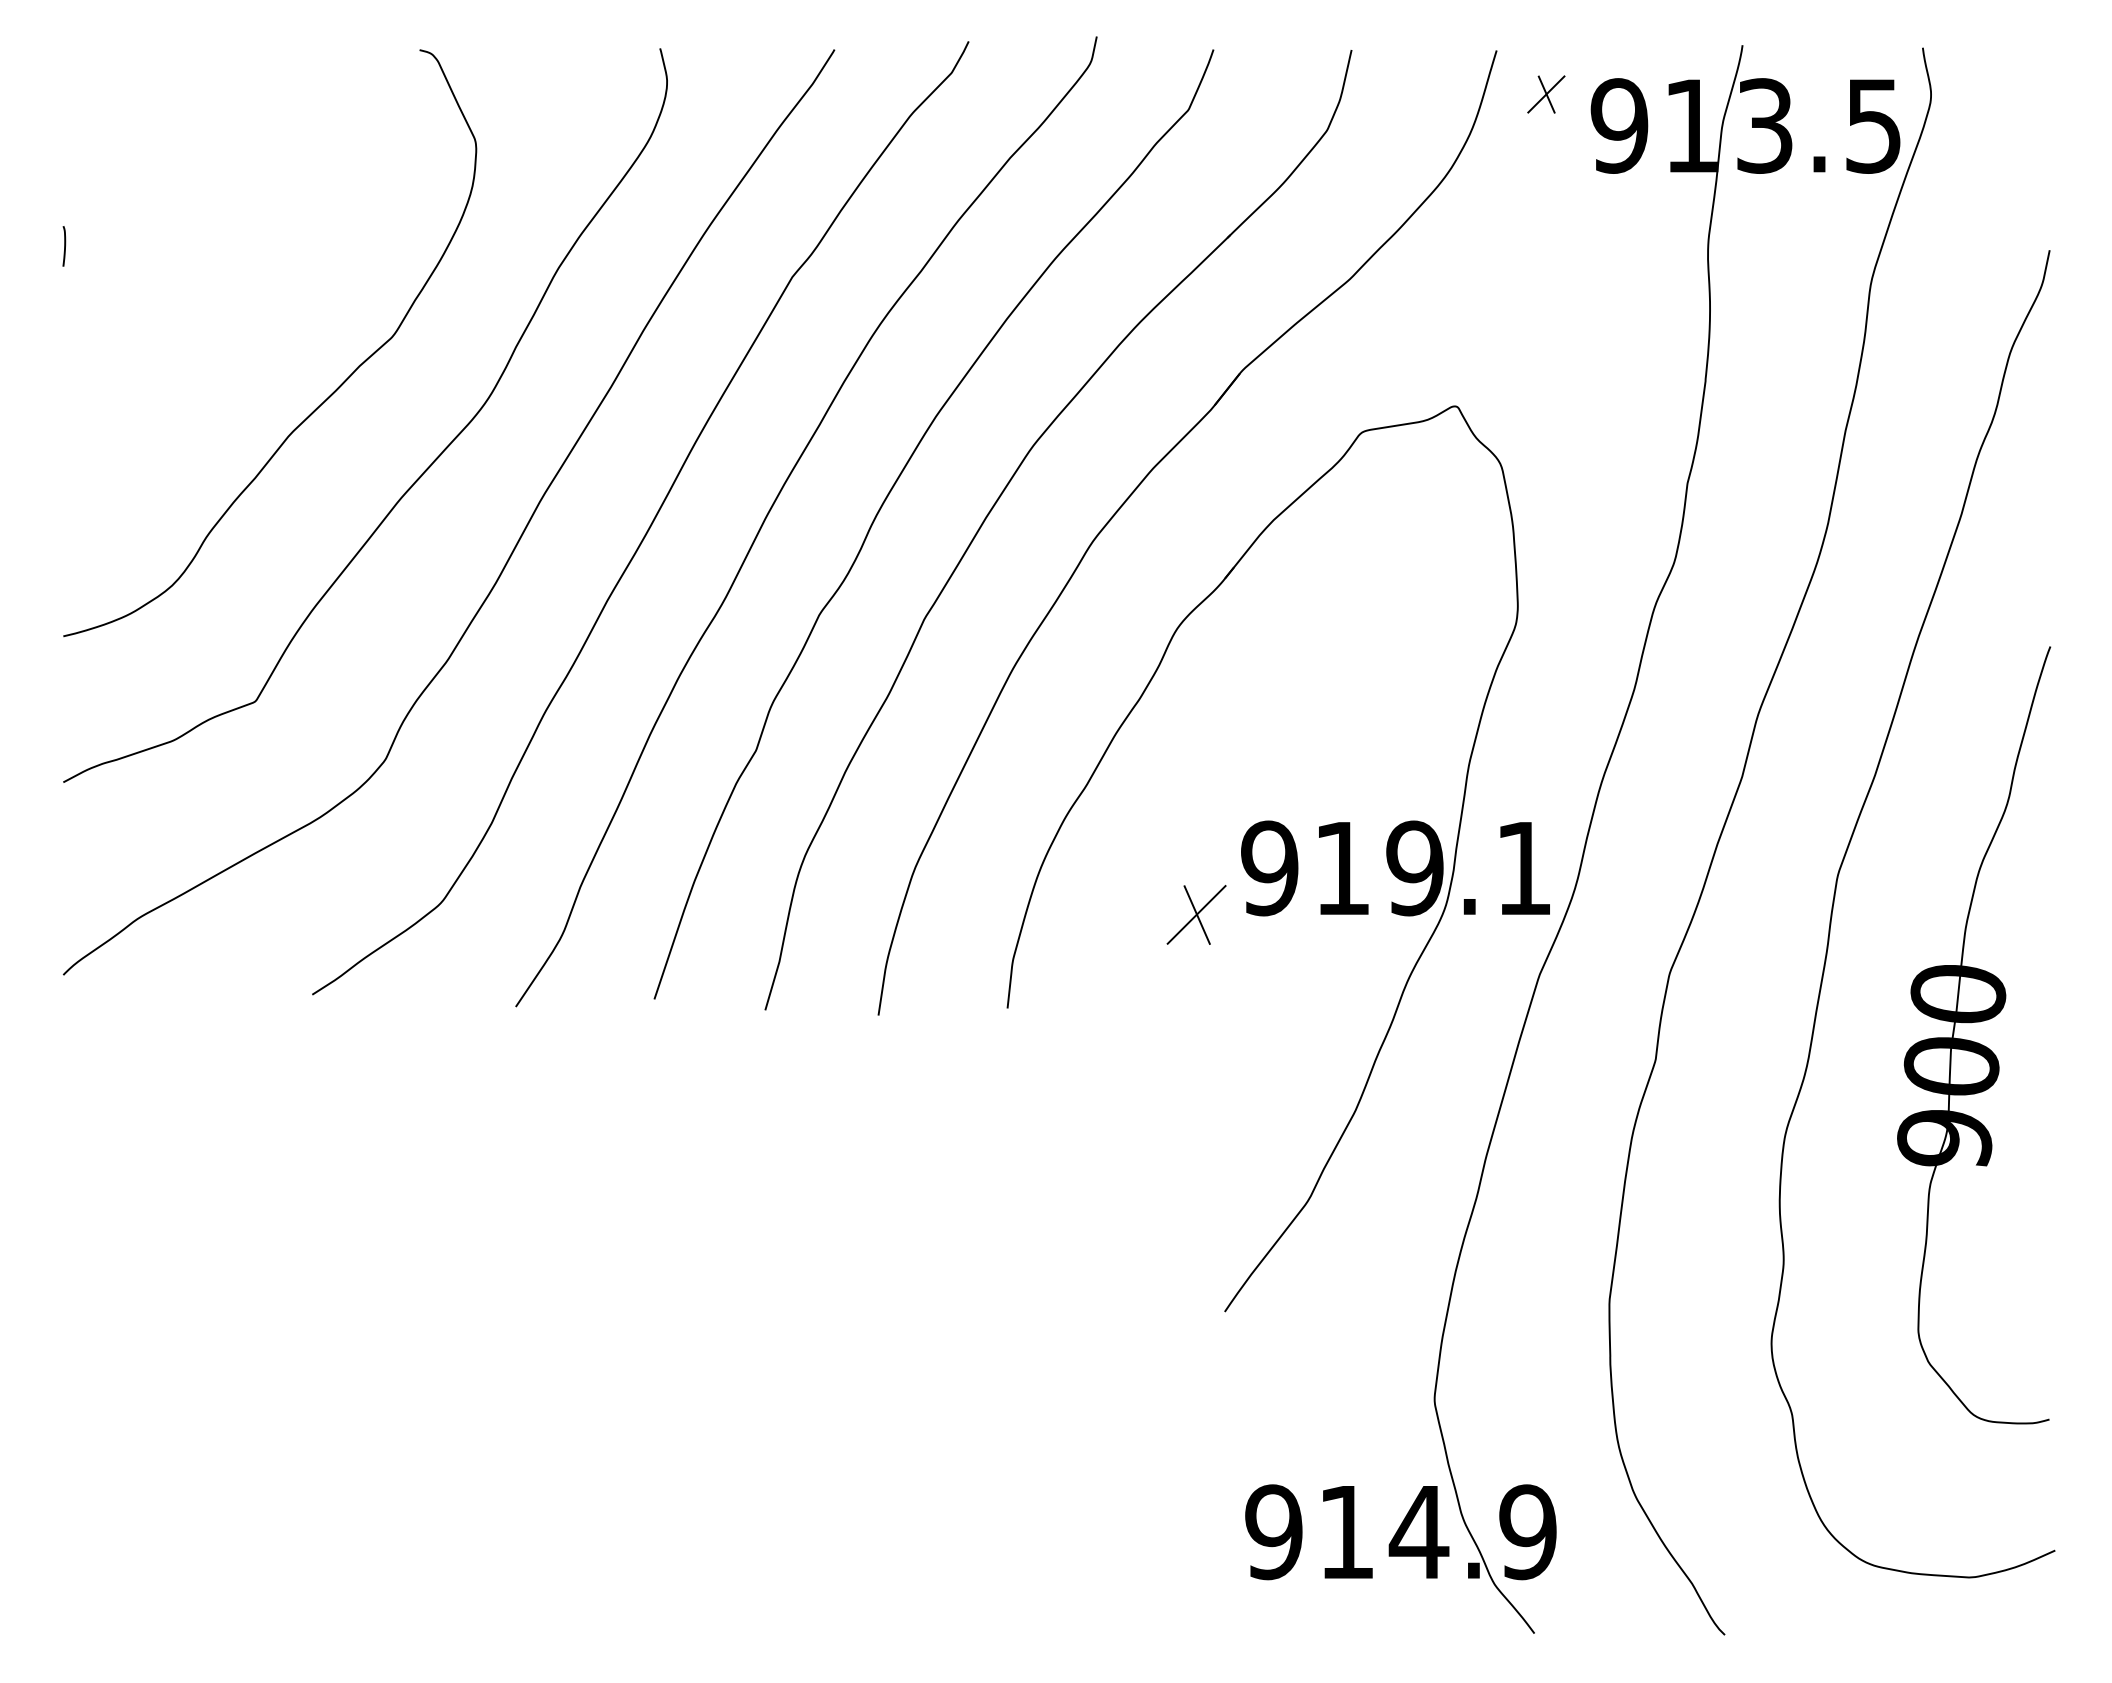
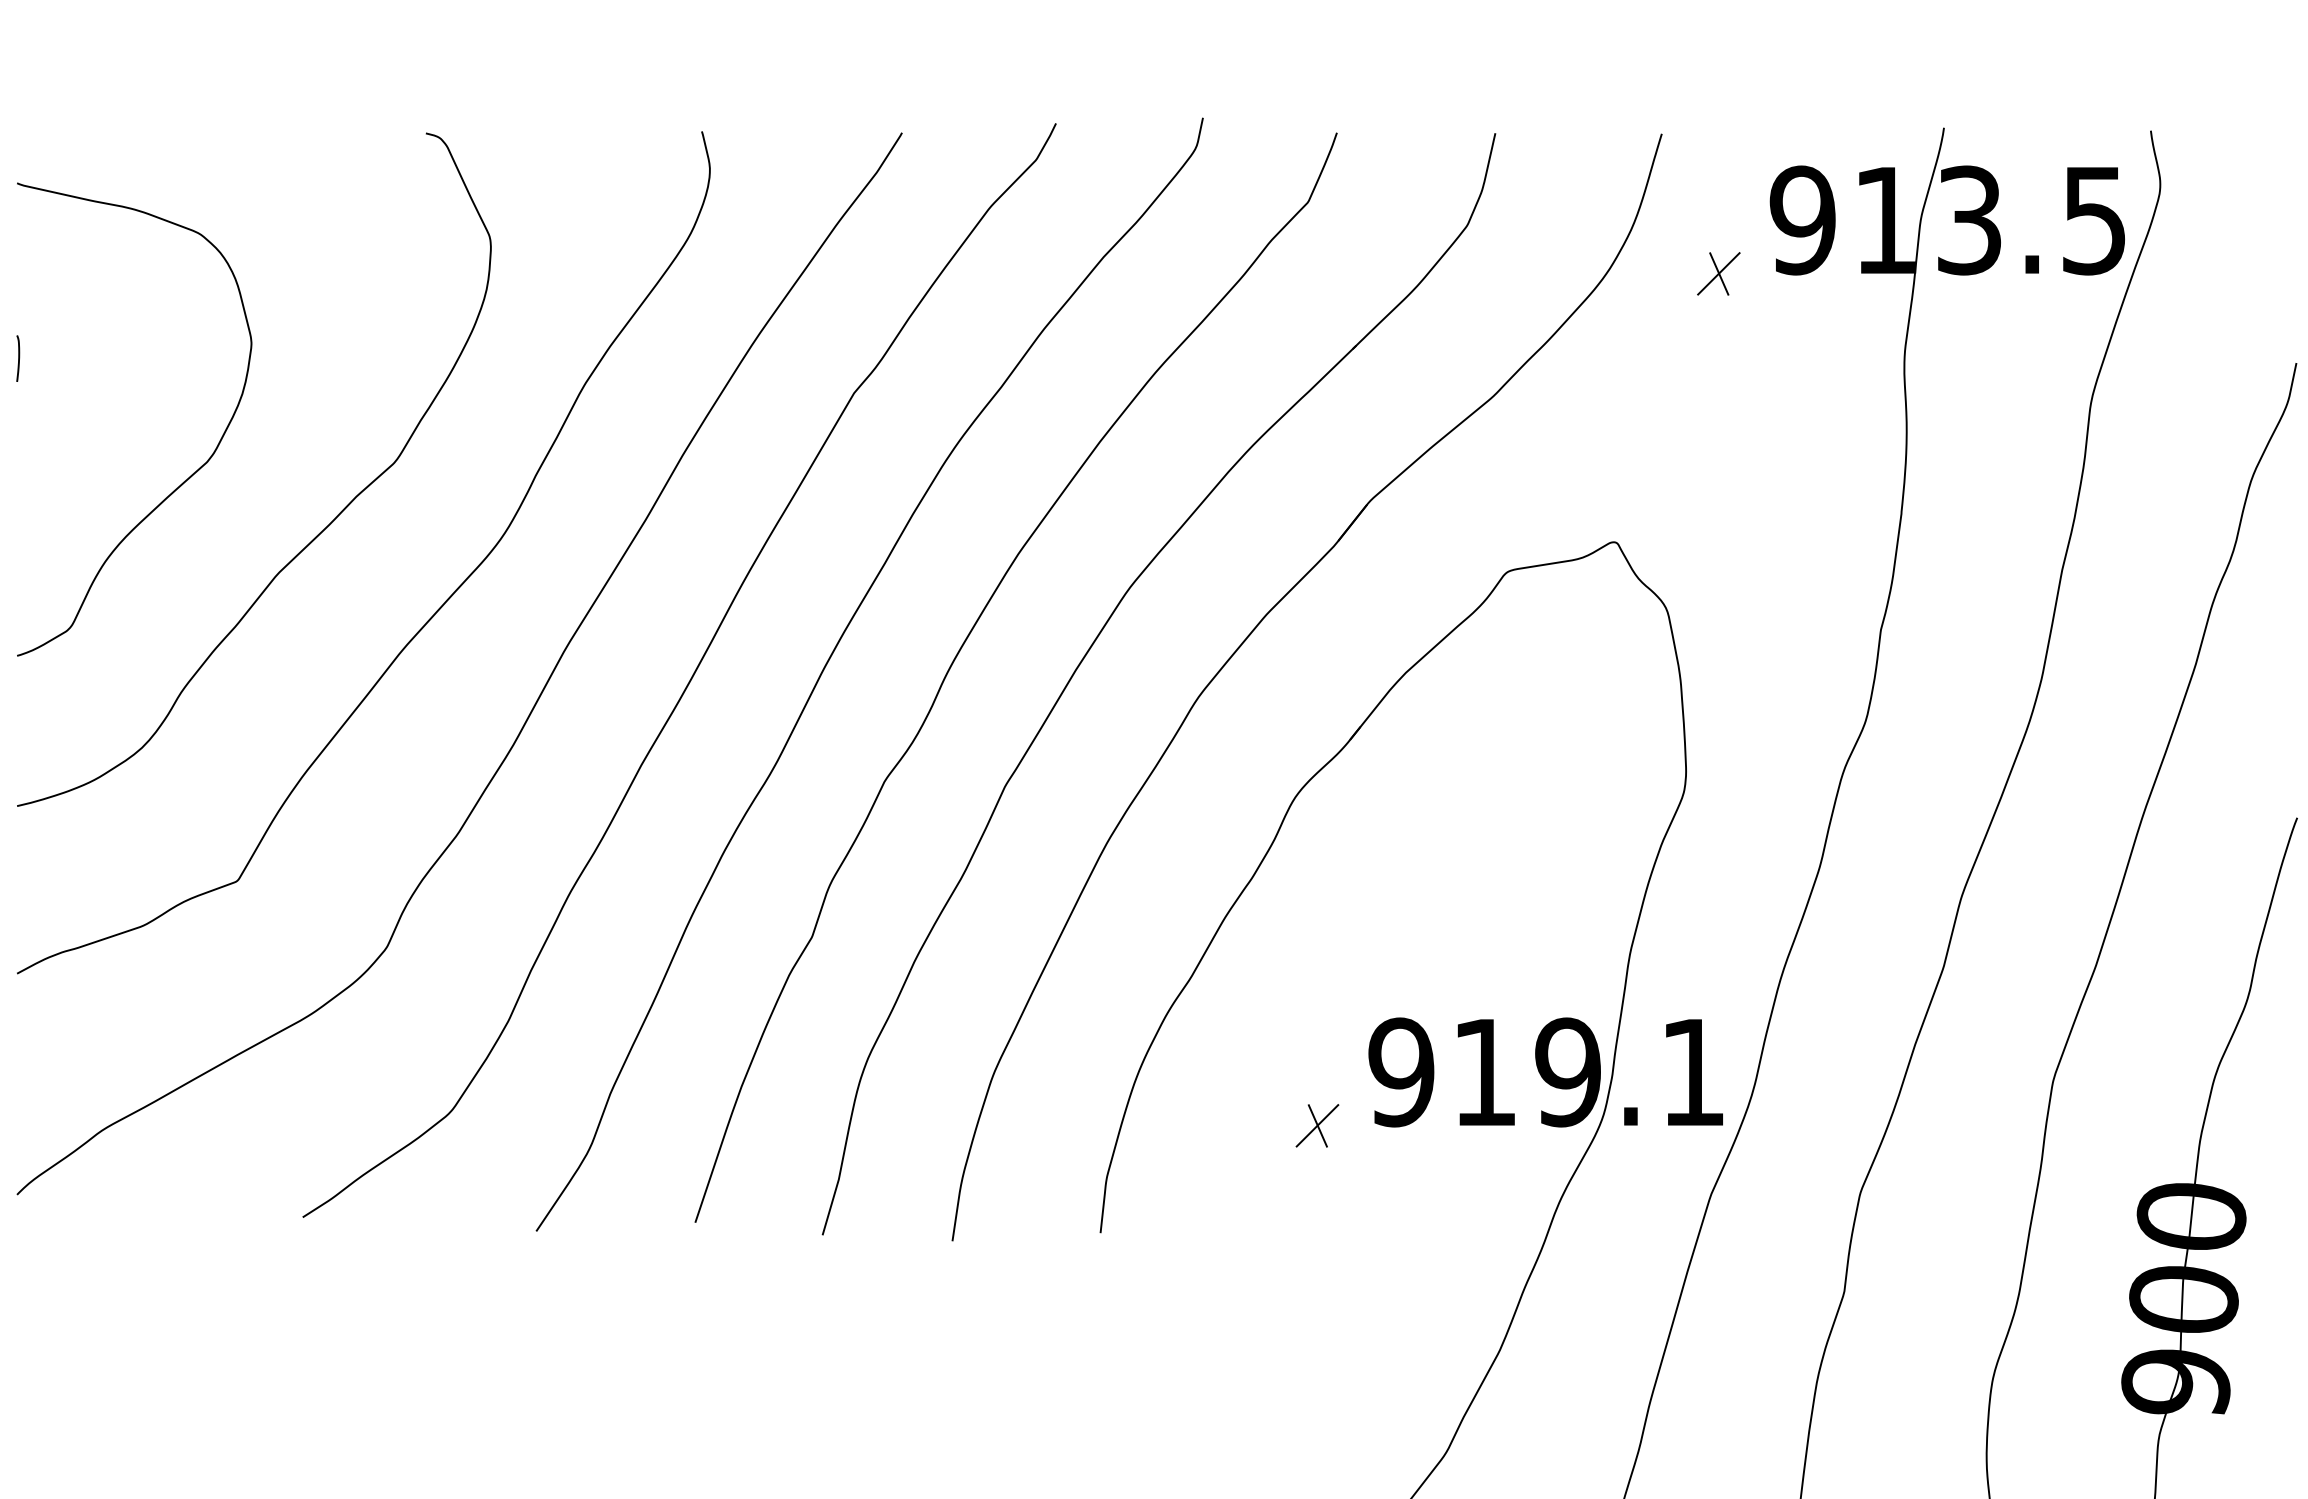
part: (1546, 94) -> (1719, 273), moved
curve: (212, 349) -> (188, 476), added
part: (1196, 914) -> (1317, 1125), size x0.62

